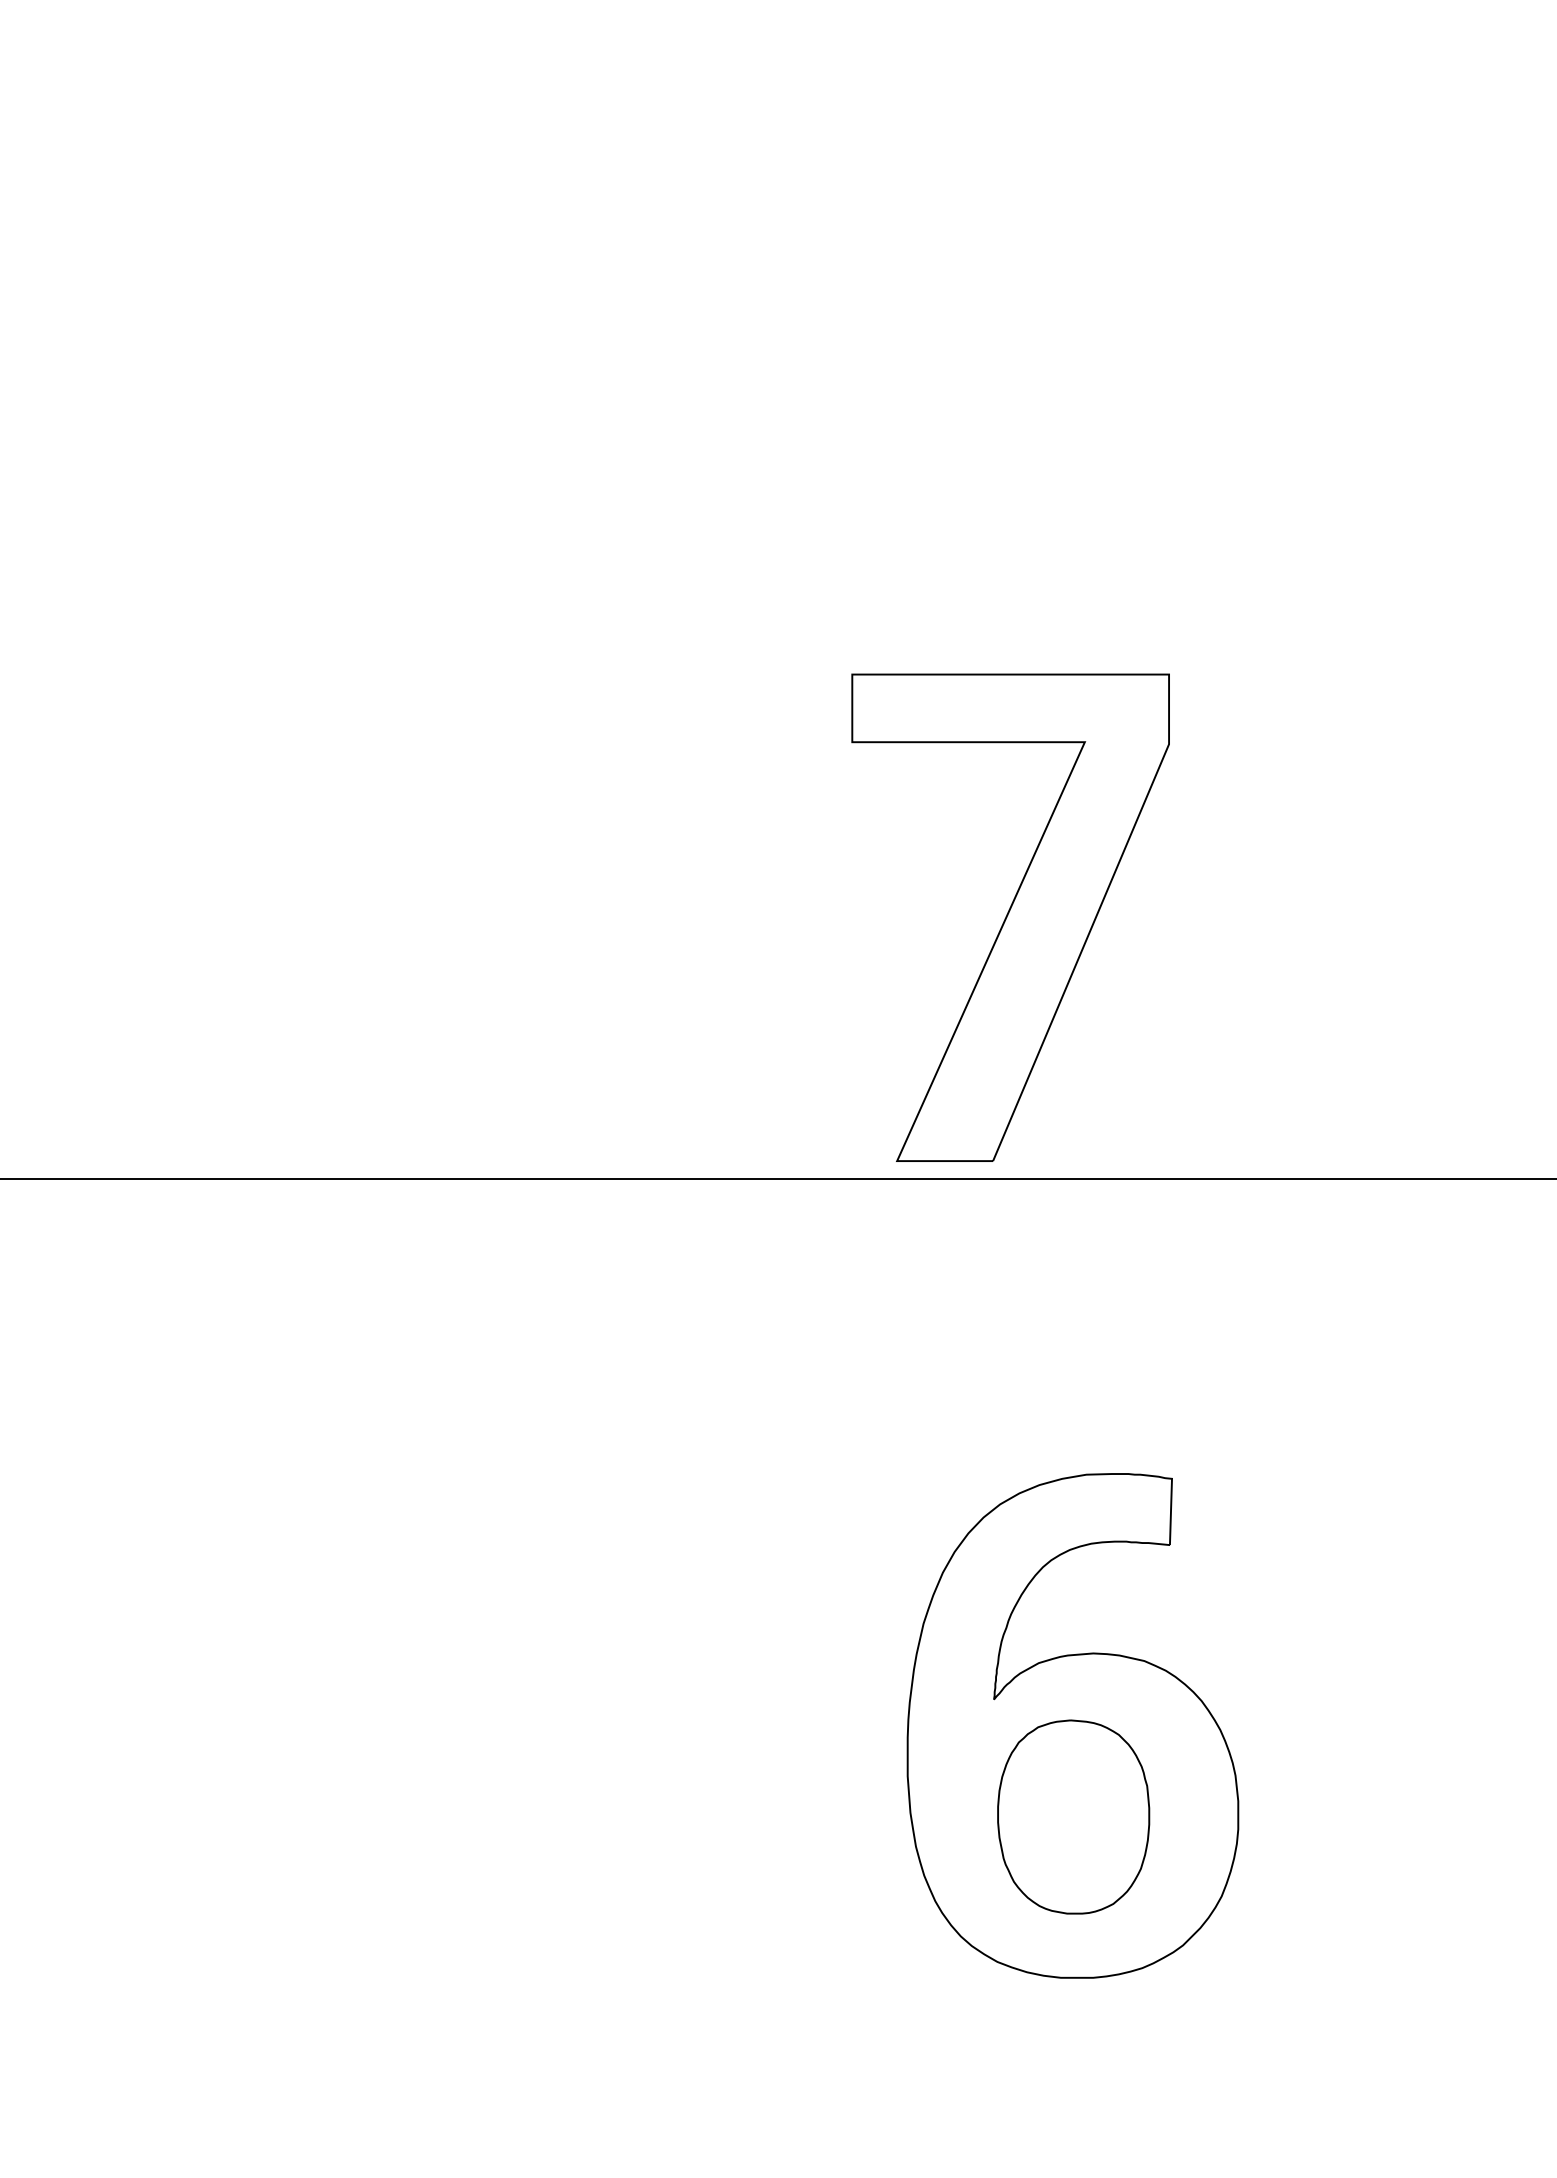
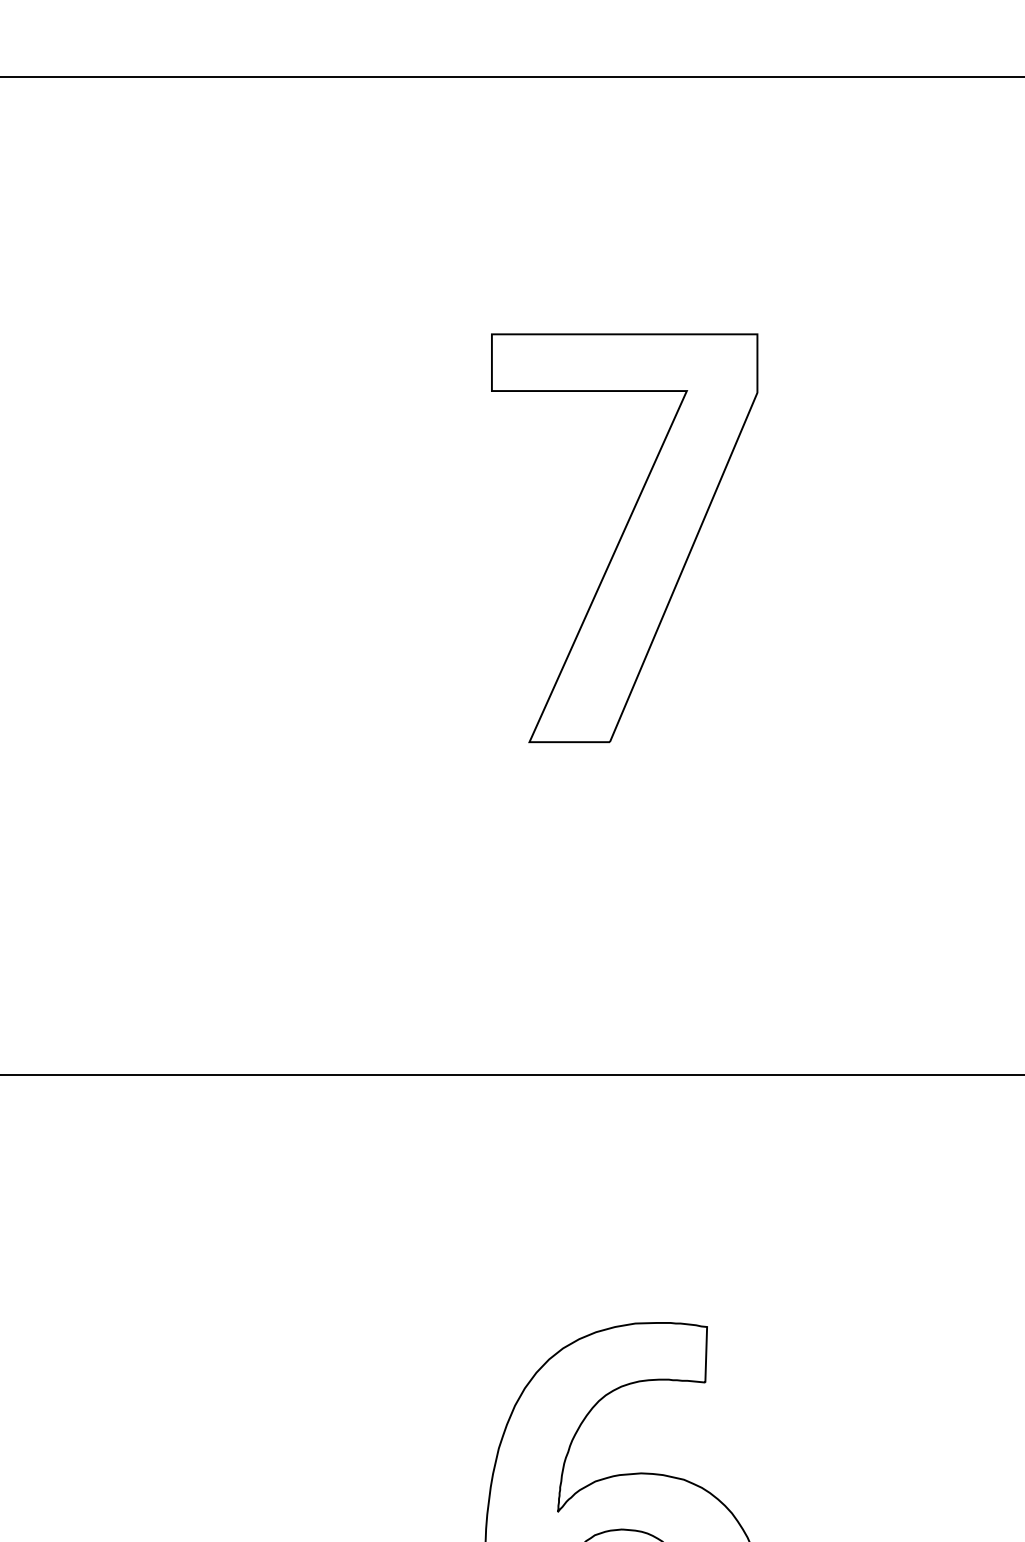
part: (1010, 917) -> (624, 537), moved

